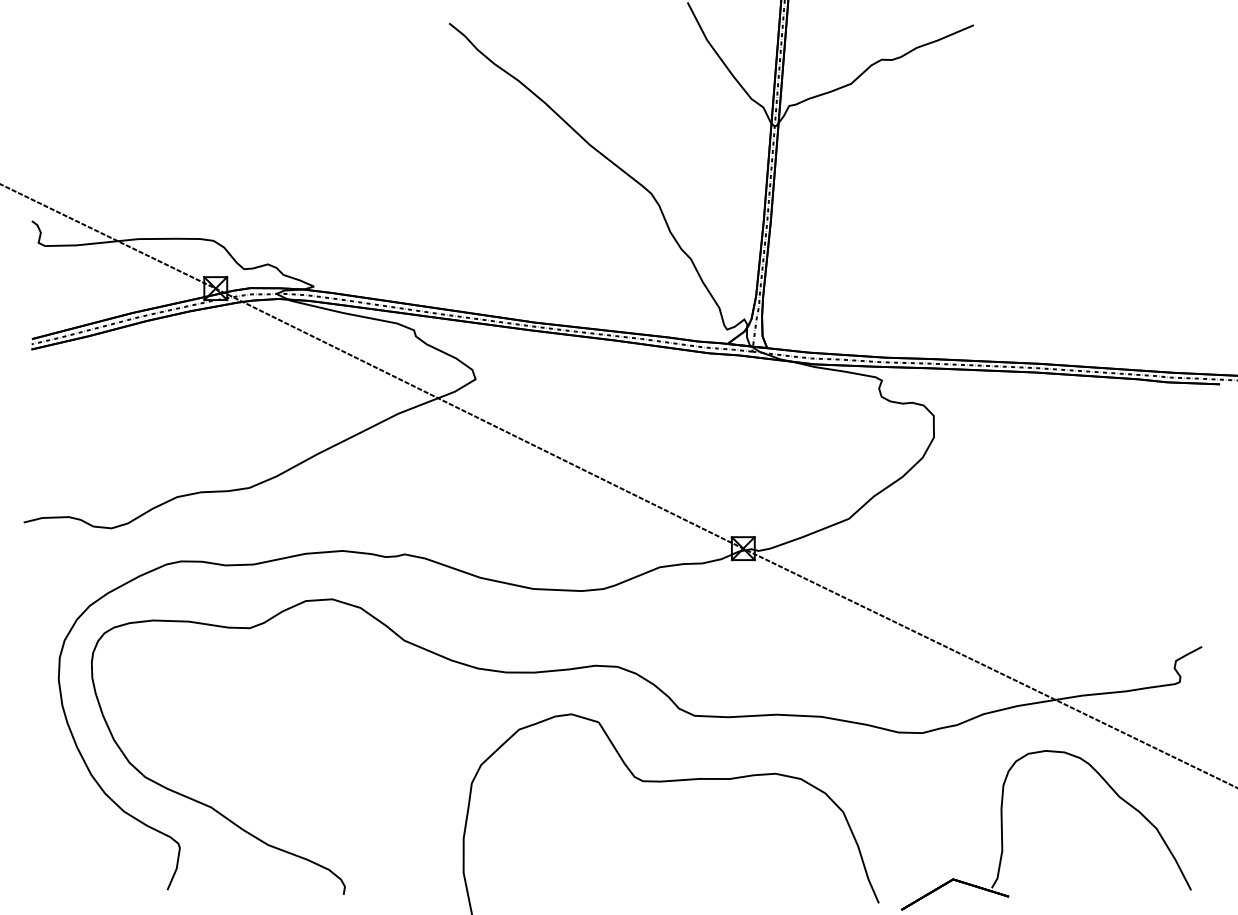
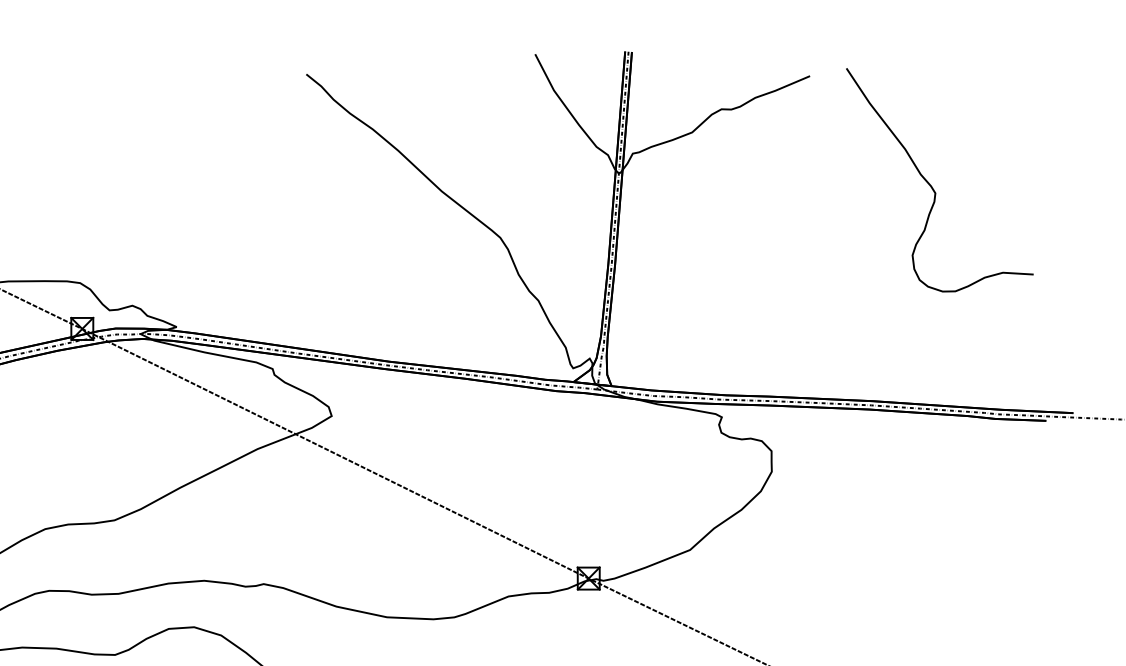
curve: (1099, 137) -> (930, 183), added

